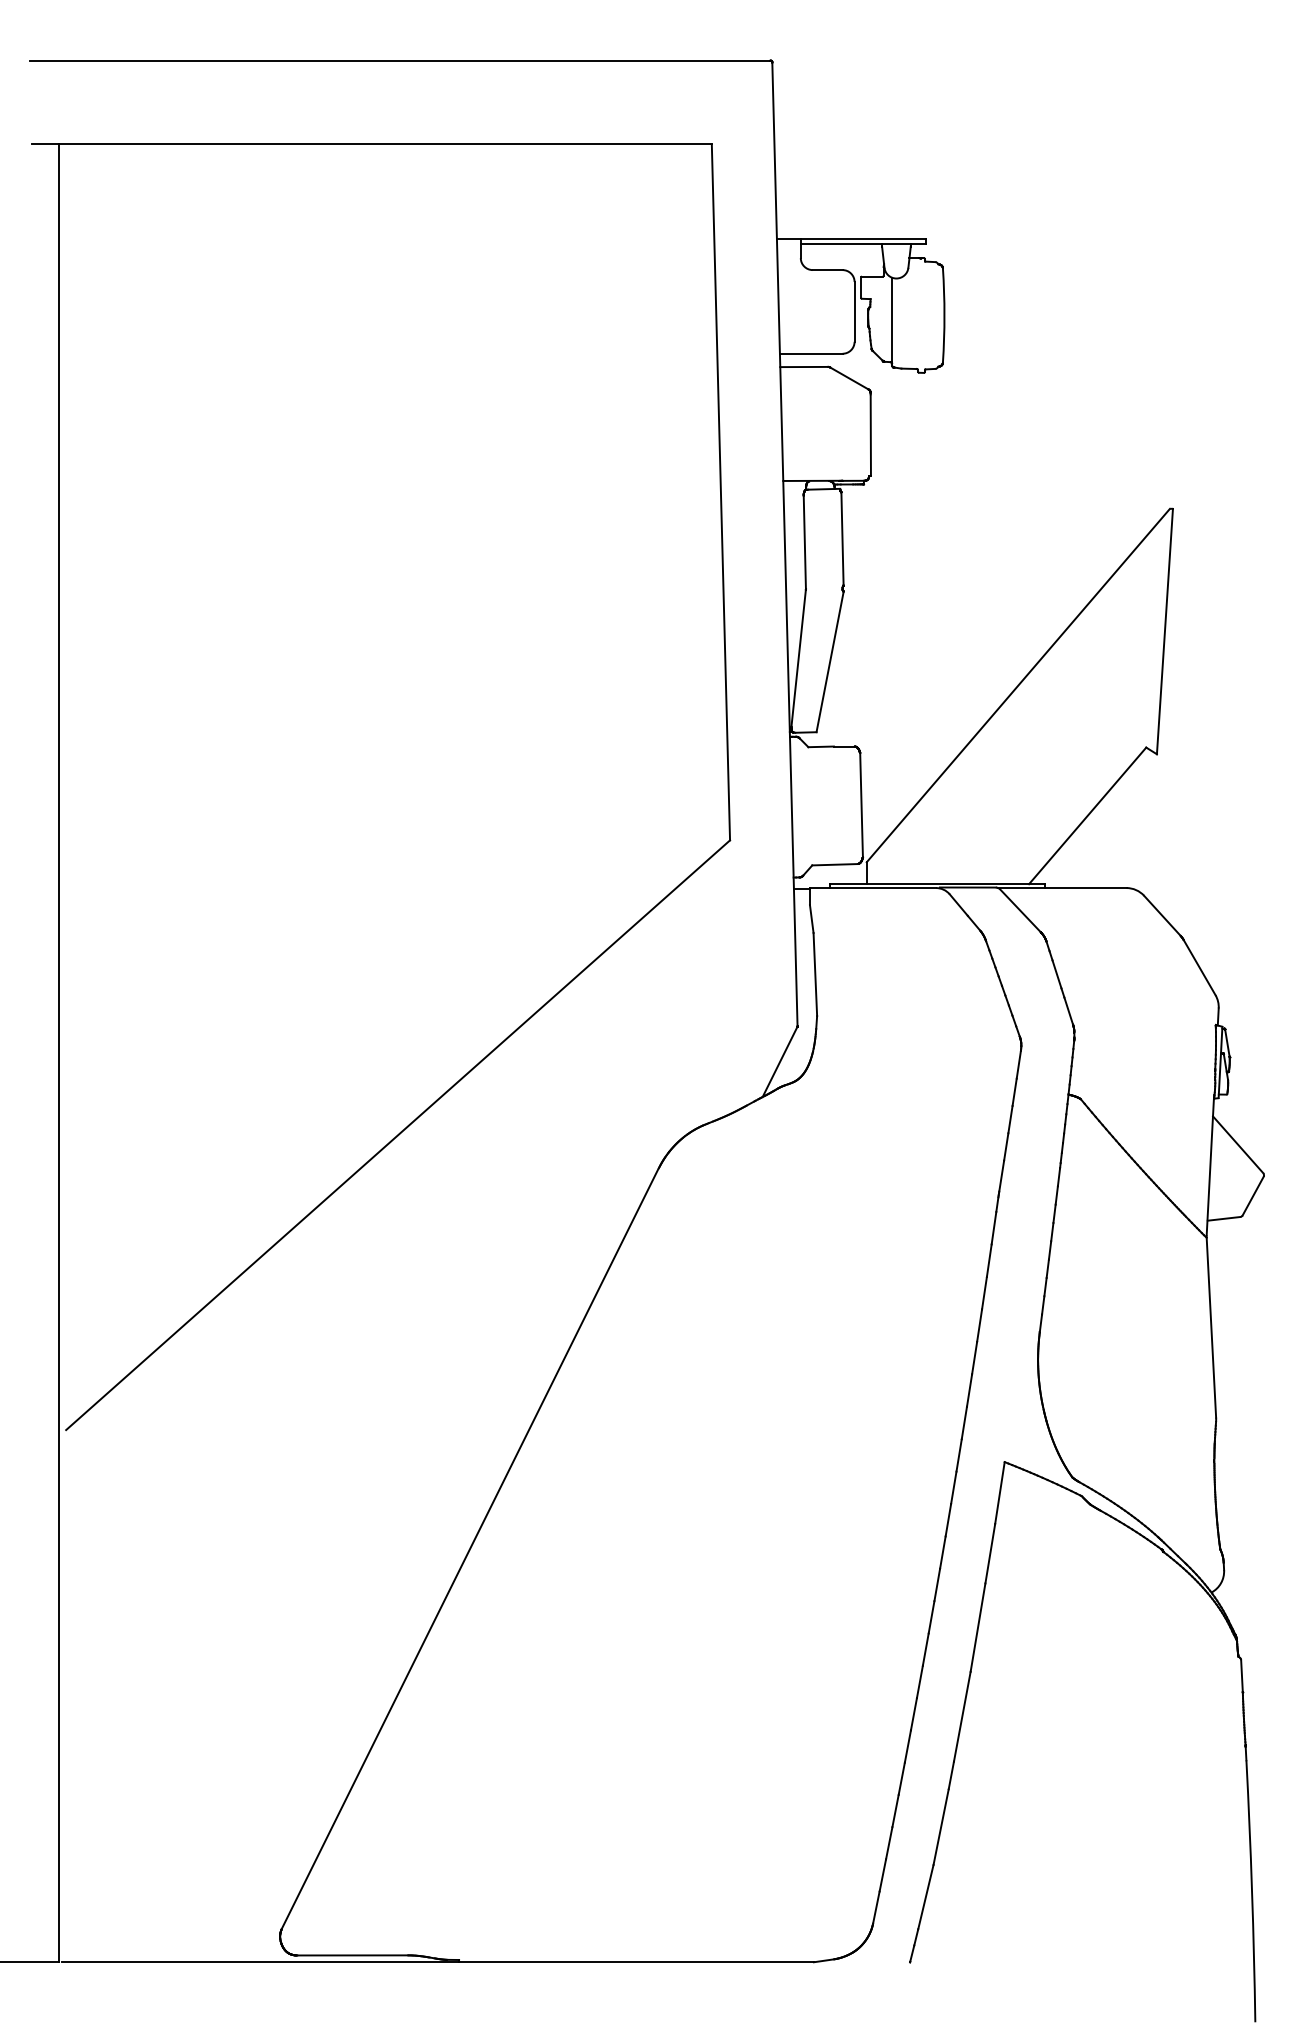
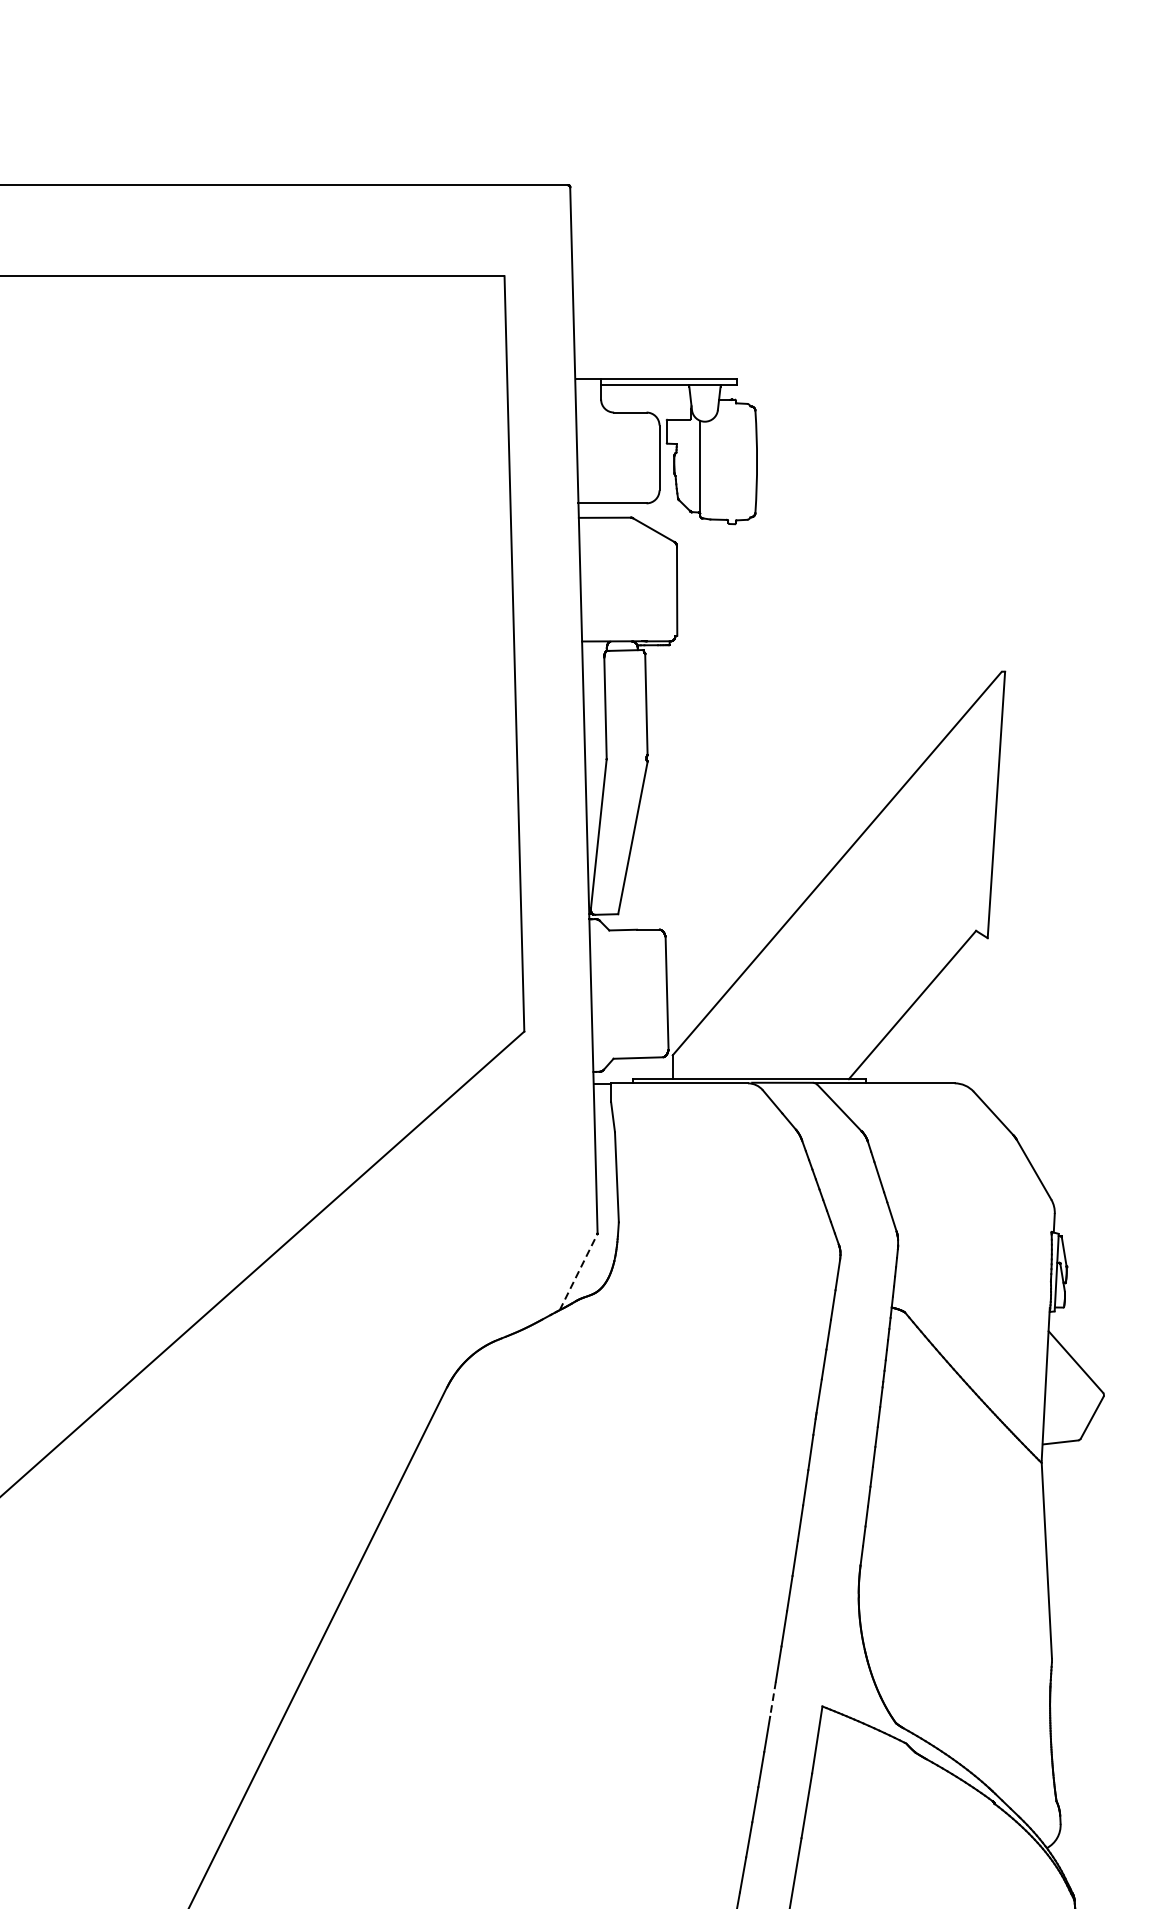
line: (780, 1061) -> (579, 1271), solid -> dashed
line: (959, 1455) -> (773, 1699), solid -> dashed

